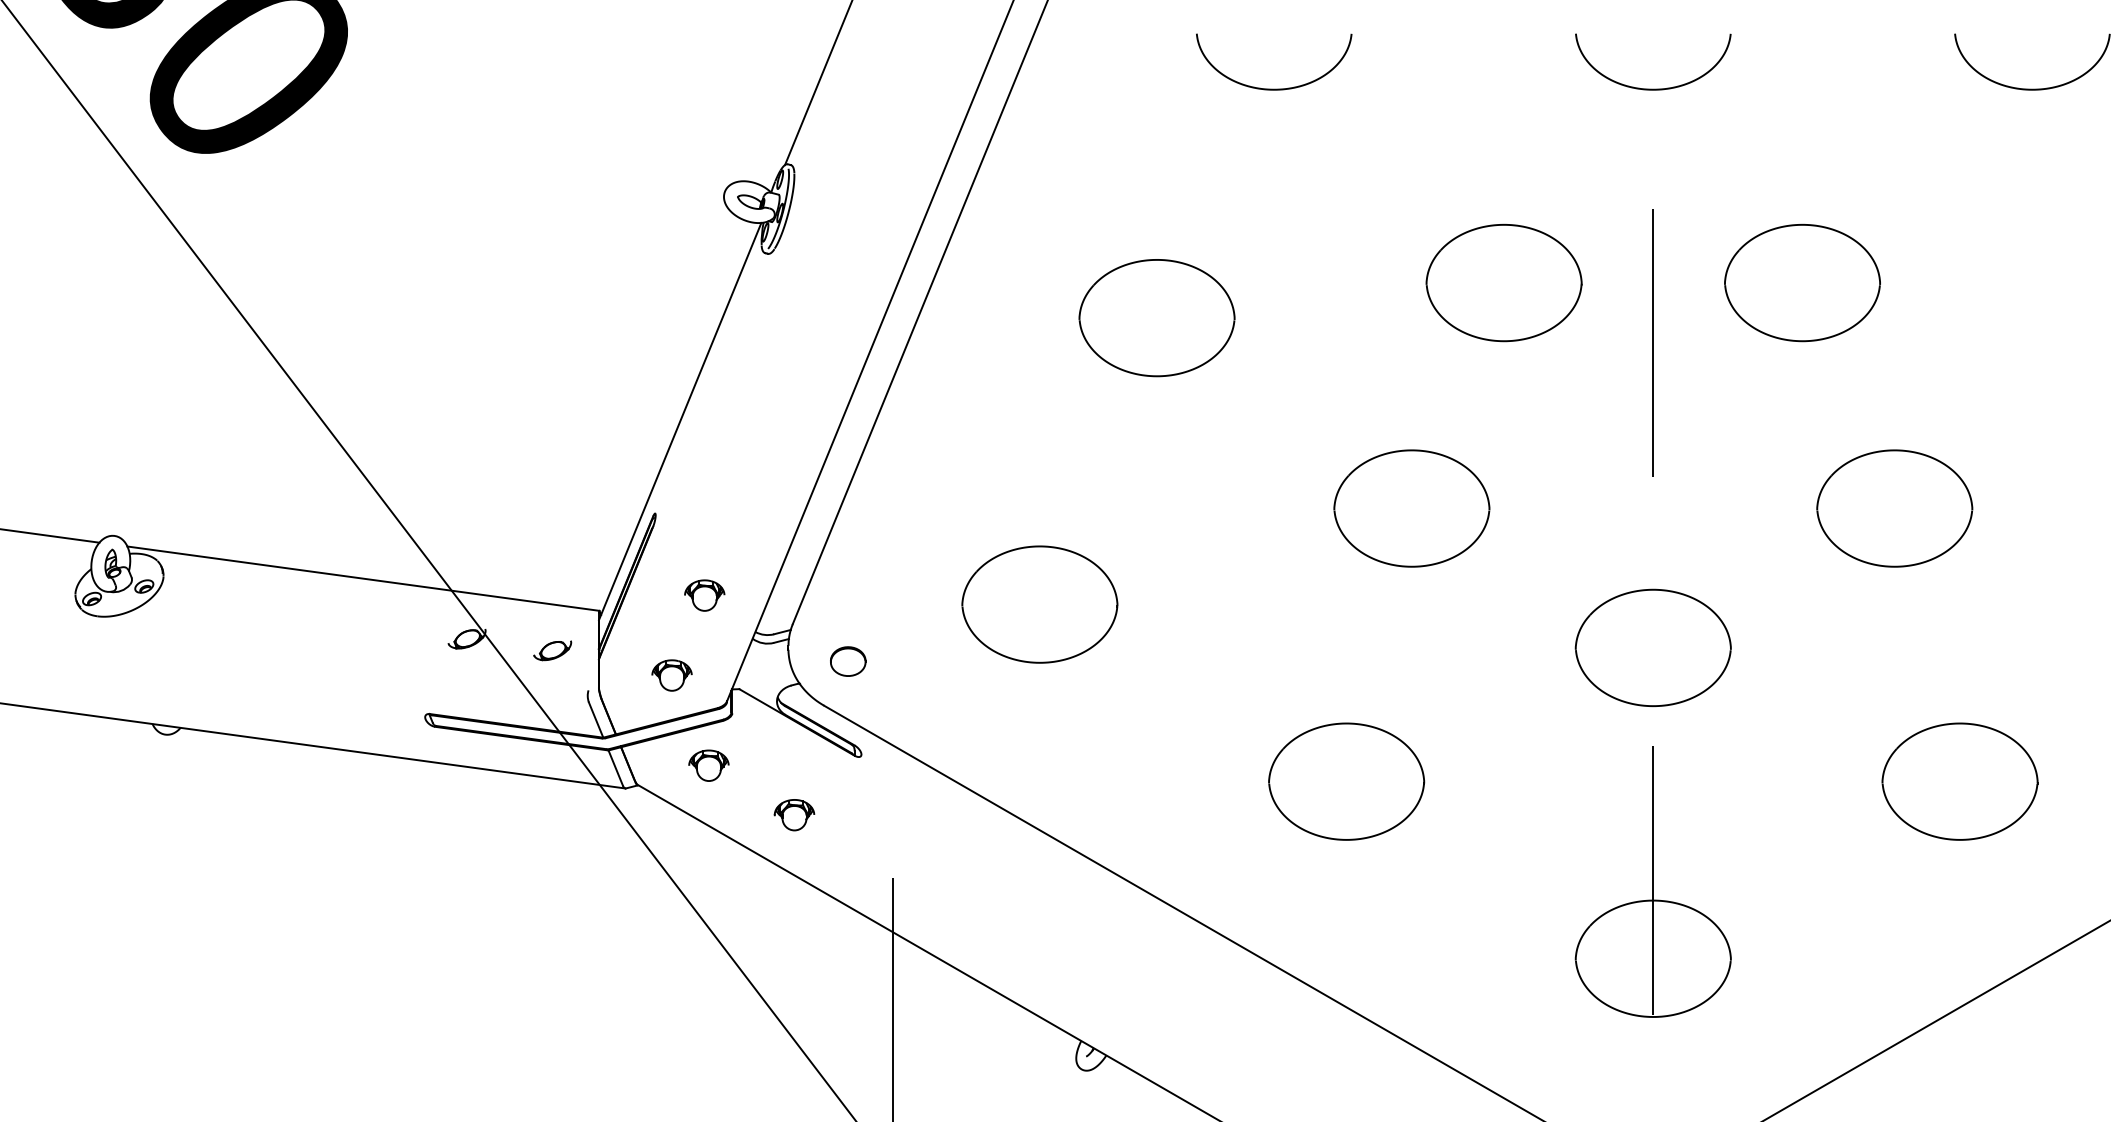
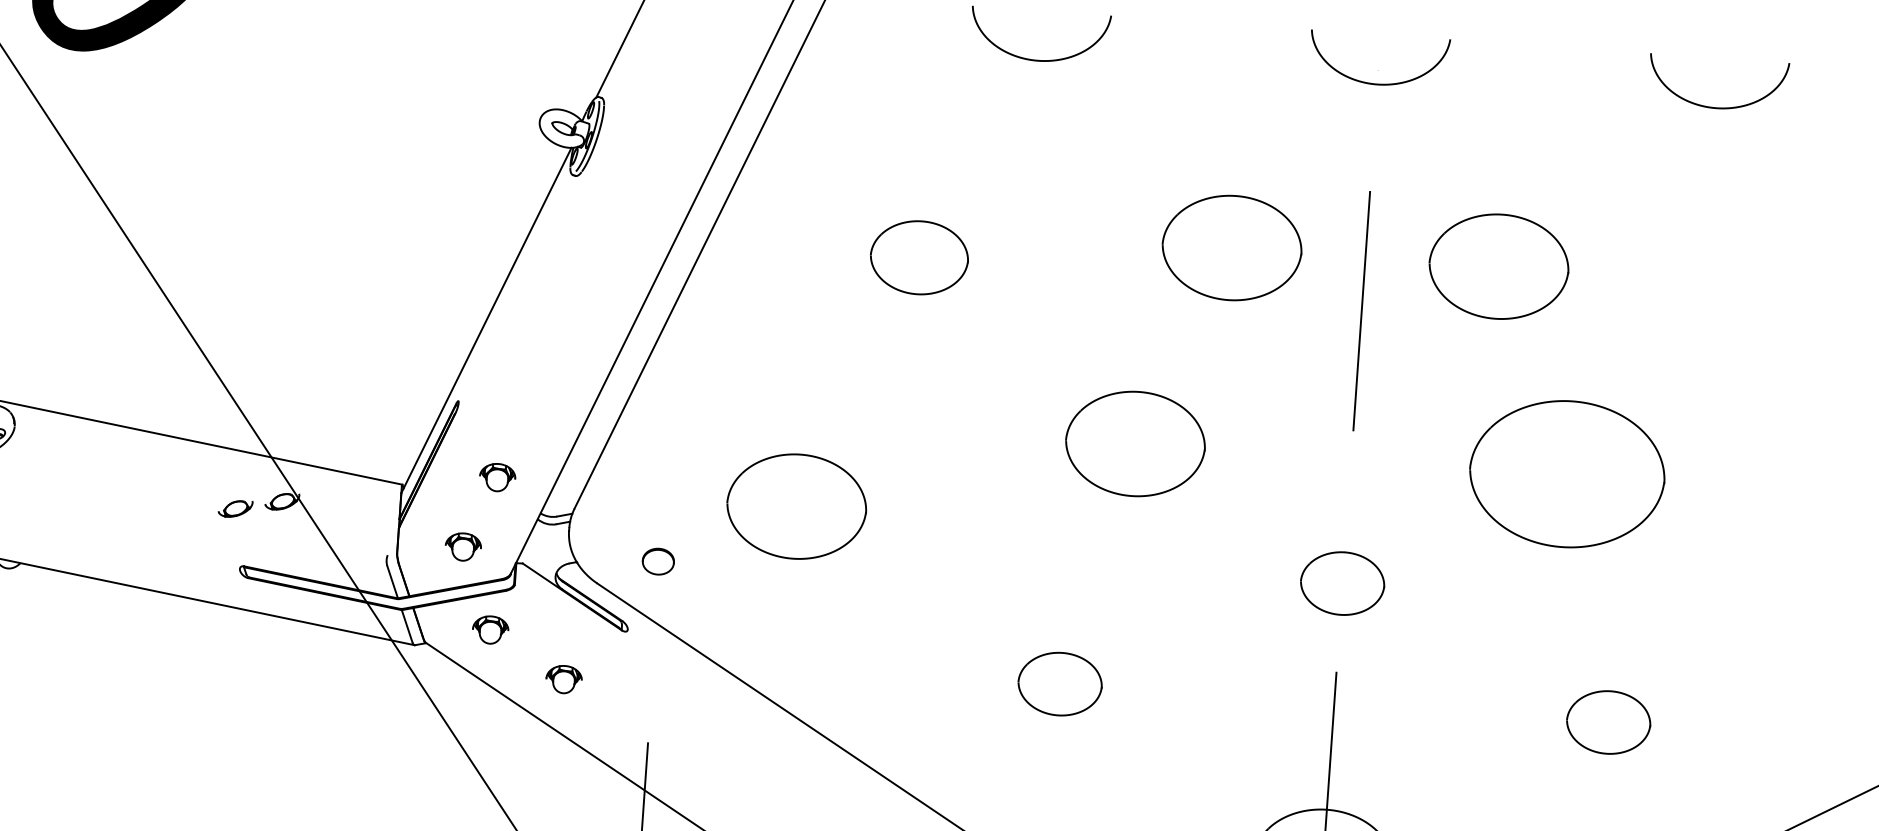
part: (1156, 318) -> (918, 258), size x0.7
part: (1894, 508) -> (1567, 474), size x1.4
part: (1652, 647) -> (1342, 583), size x0.6
part: (552, 650) -> (235, 508), moved
part: (848, 661) -> (658, 561), moved
part: (1346, 781) -> (1059, 684), size x0.6
part: (1959, 781) -> (1608, 722), size x0.6

